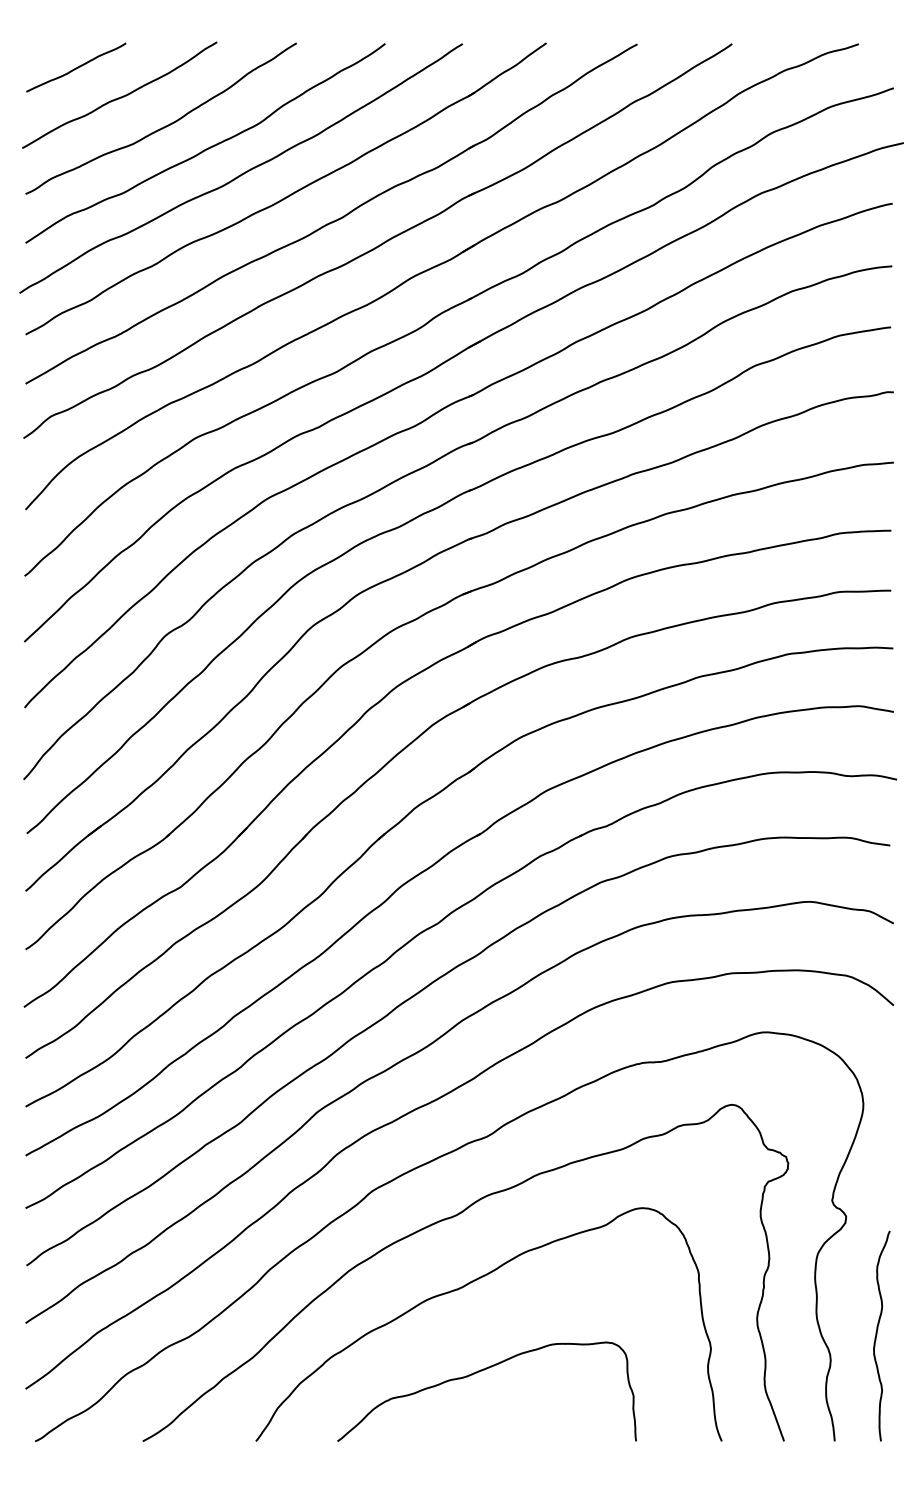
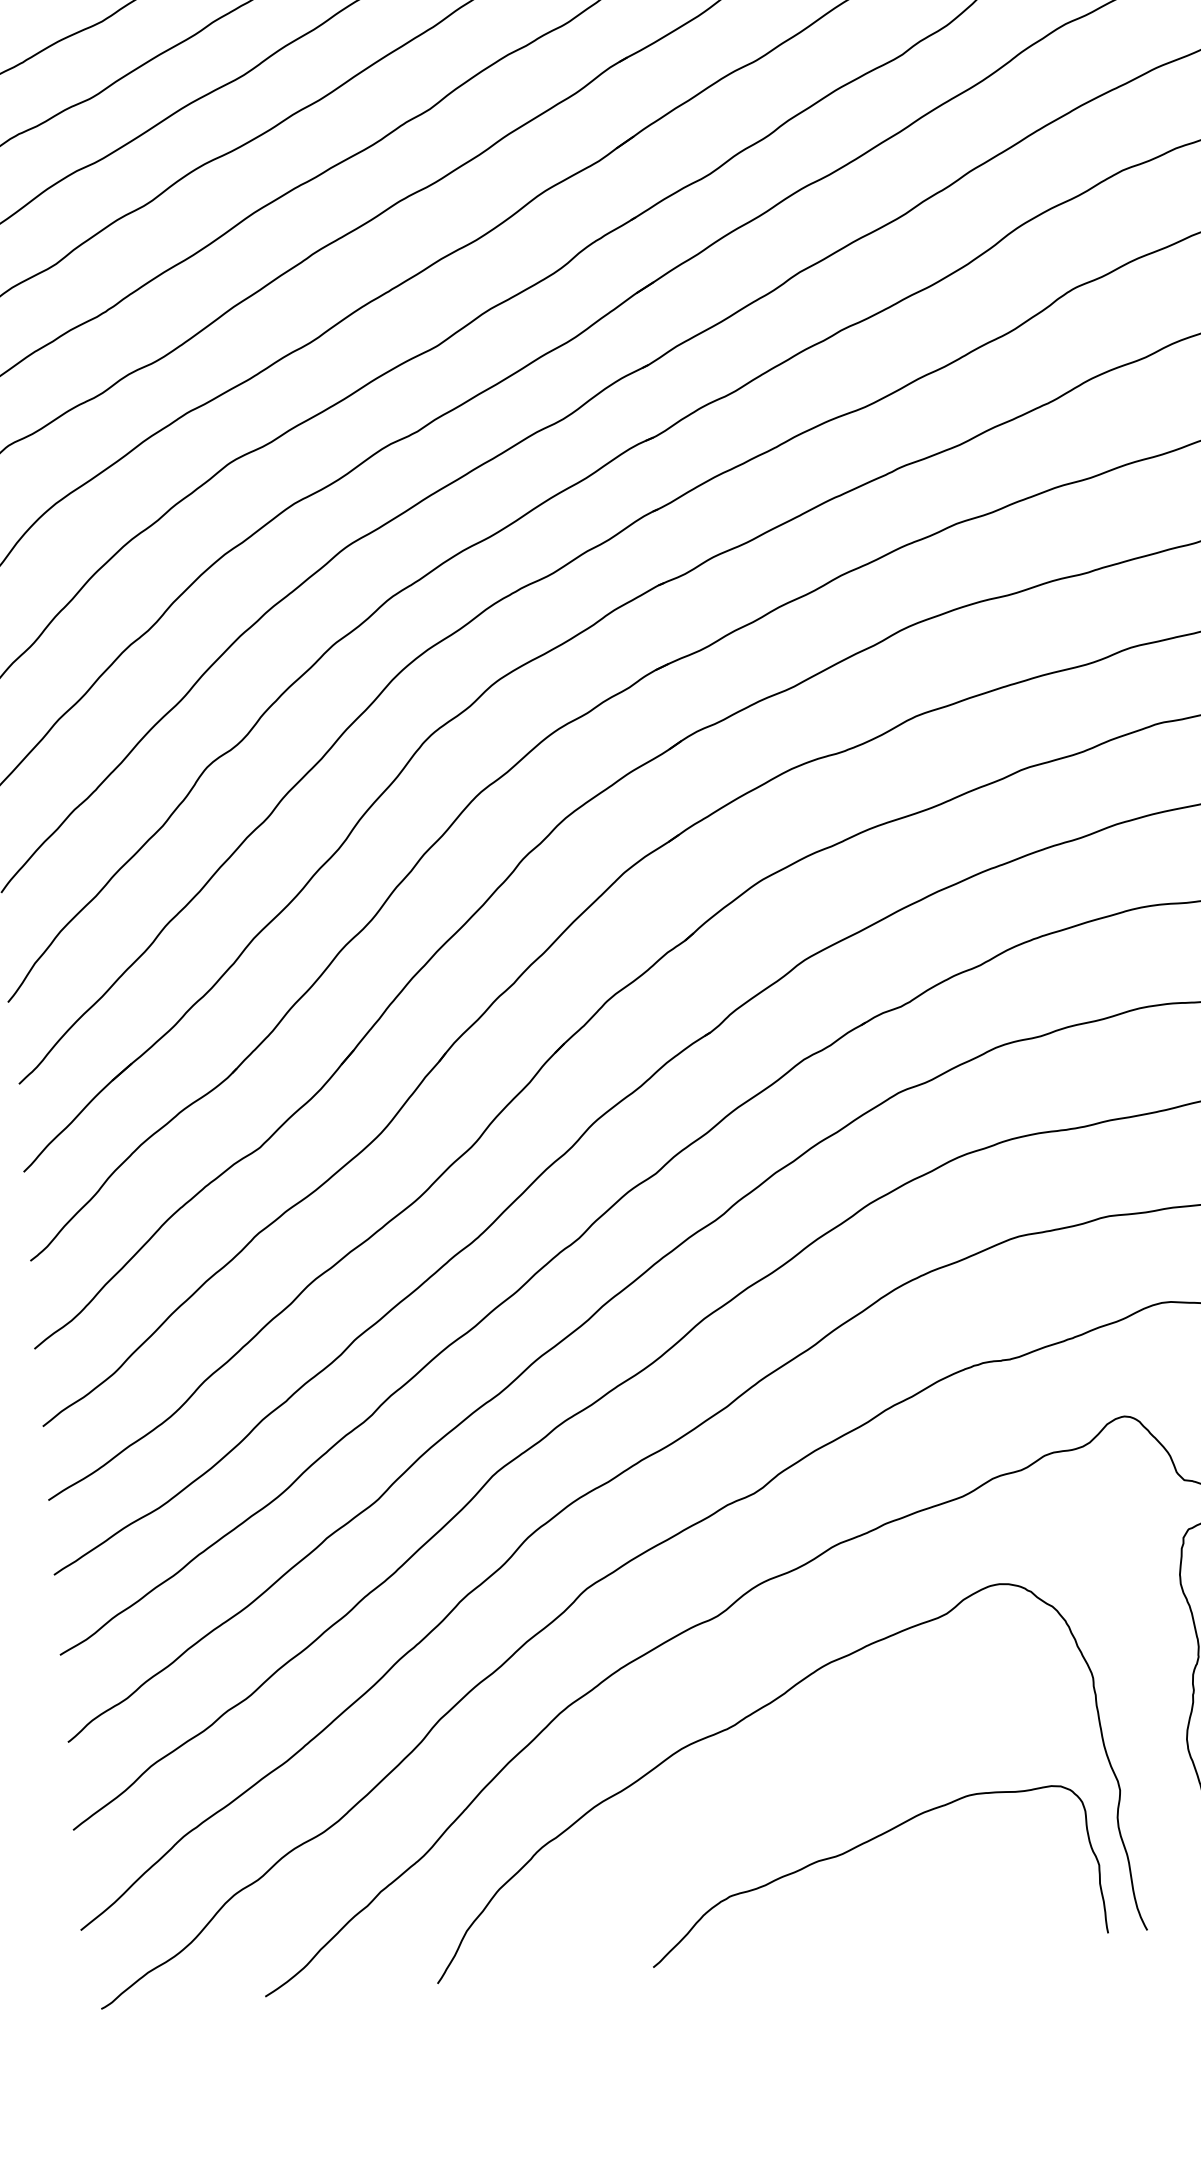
curve: (479, 1372) -> (861, 1846), moved

